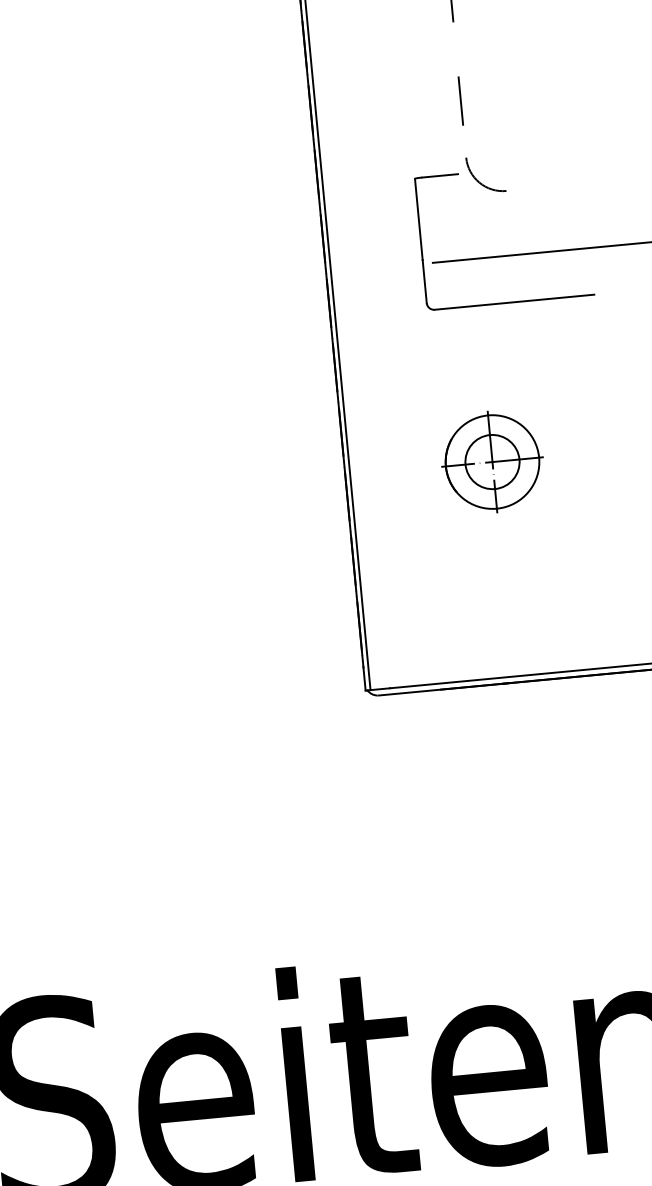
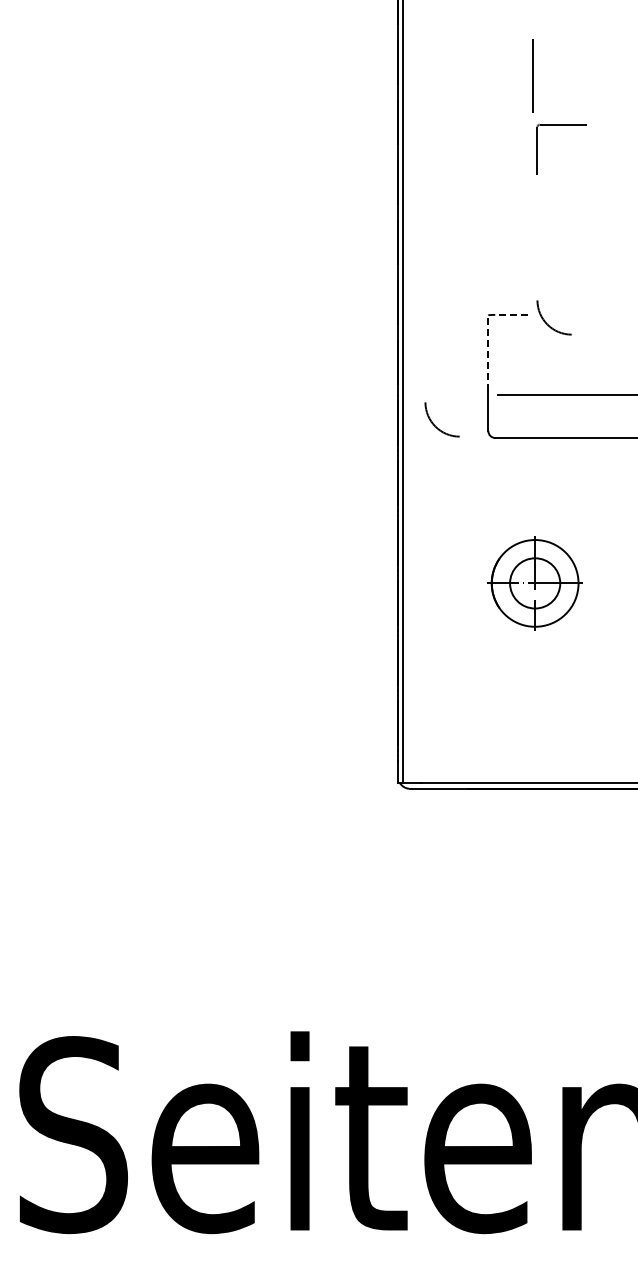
line: (460, 100) -> (537, 247), removed
line: (439, 175) -> (511, 314), solid -> dashed
line: (419, 219) -> (488, 353), solid -> dashed
arc: (369, 302) -> (435, 425), added

